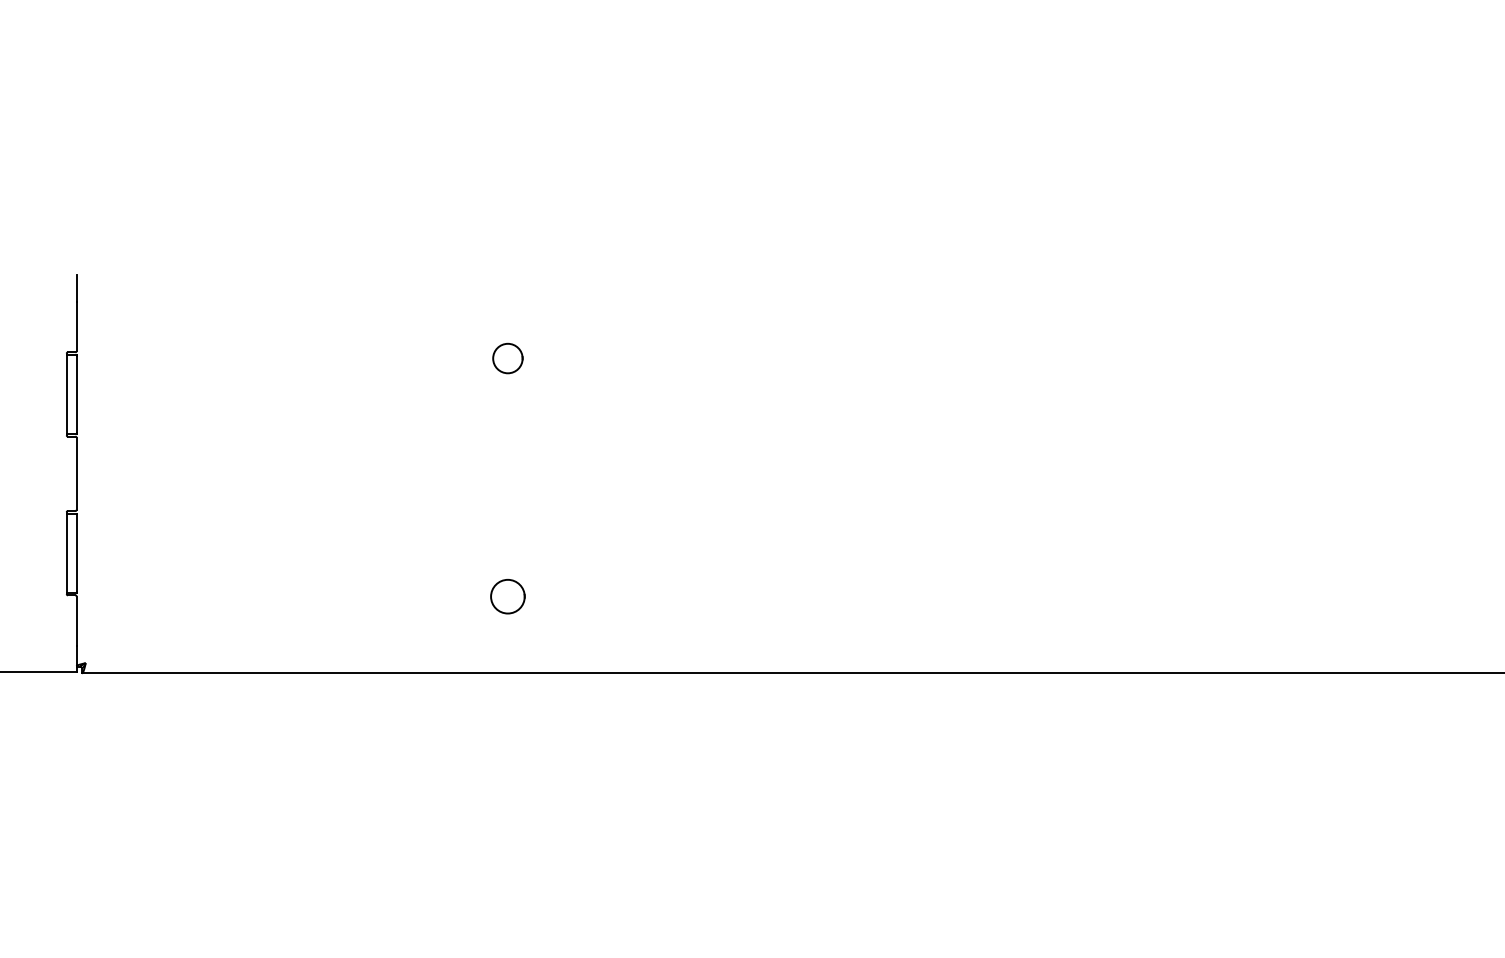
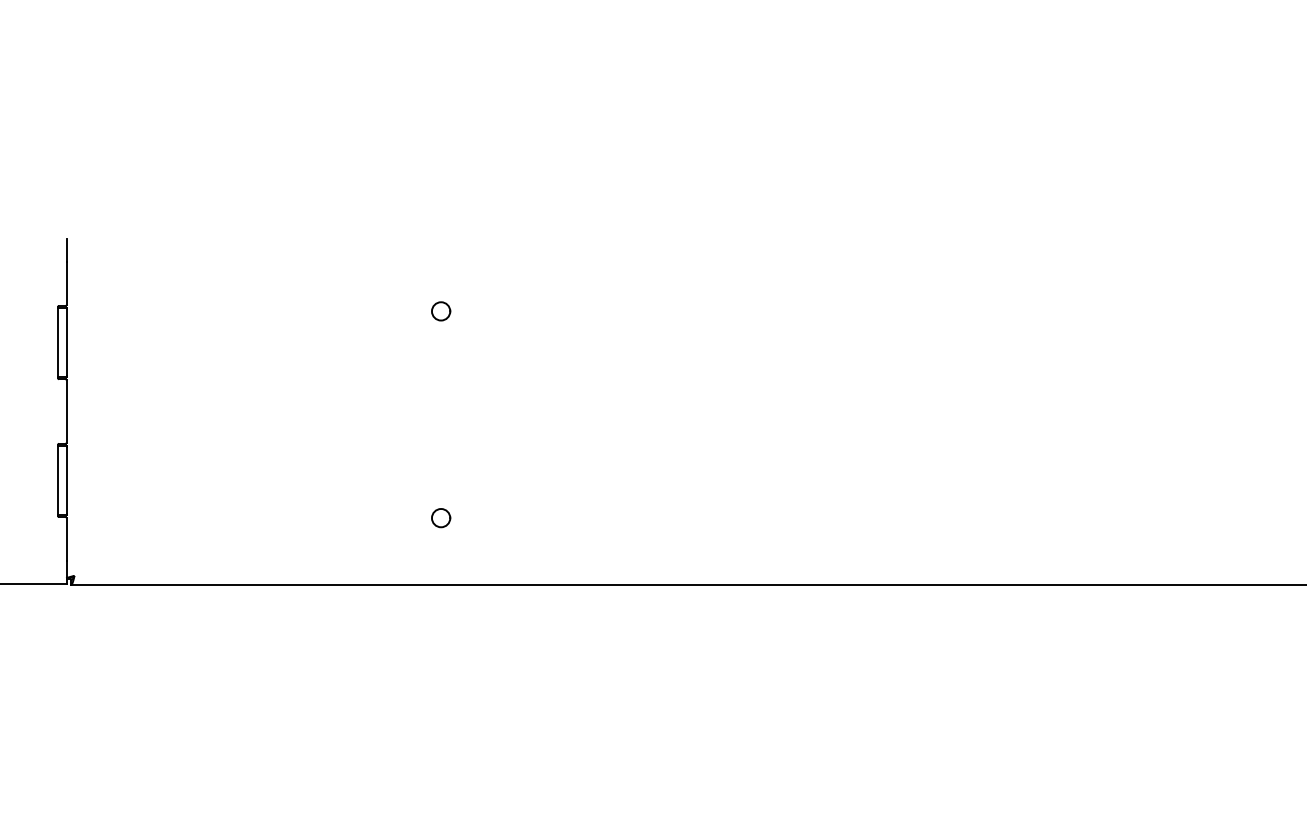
circle: (507, 358) -> (440, 311), size x0.71
circle: (507, 596) -> (440, 518), size x0.62

